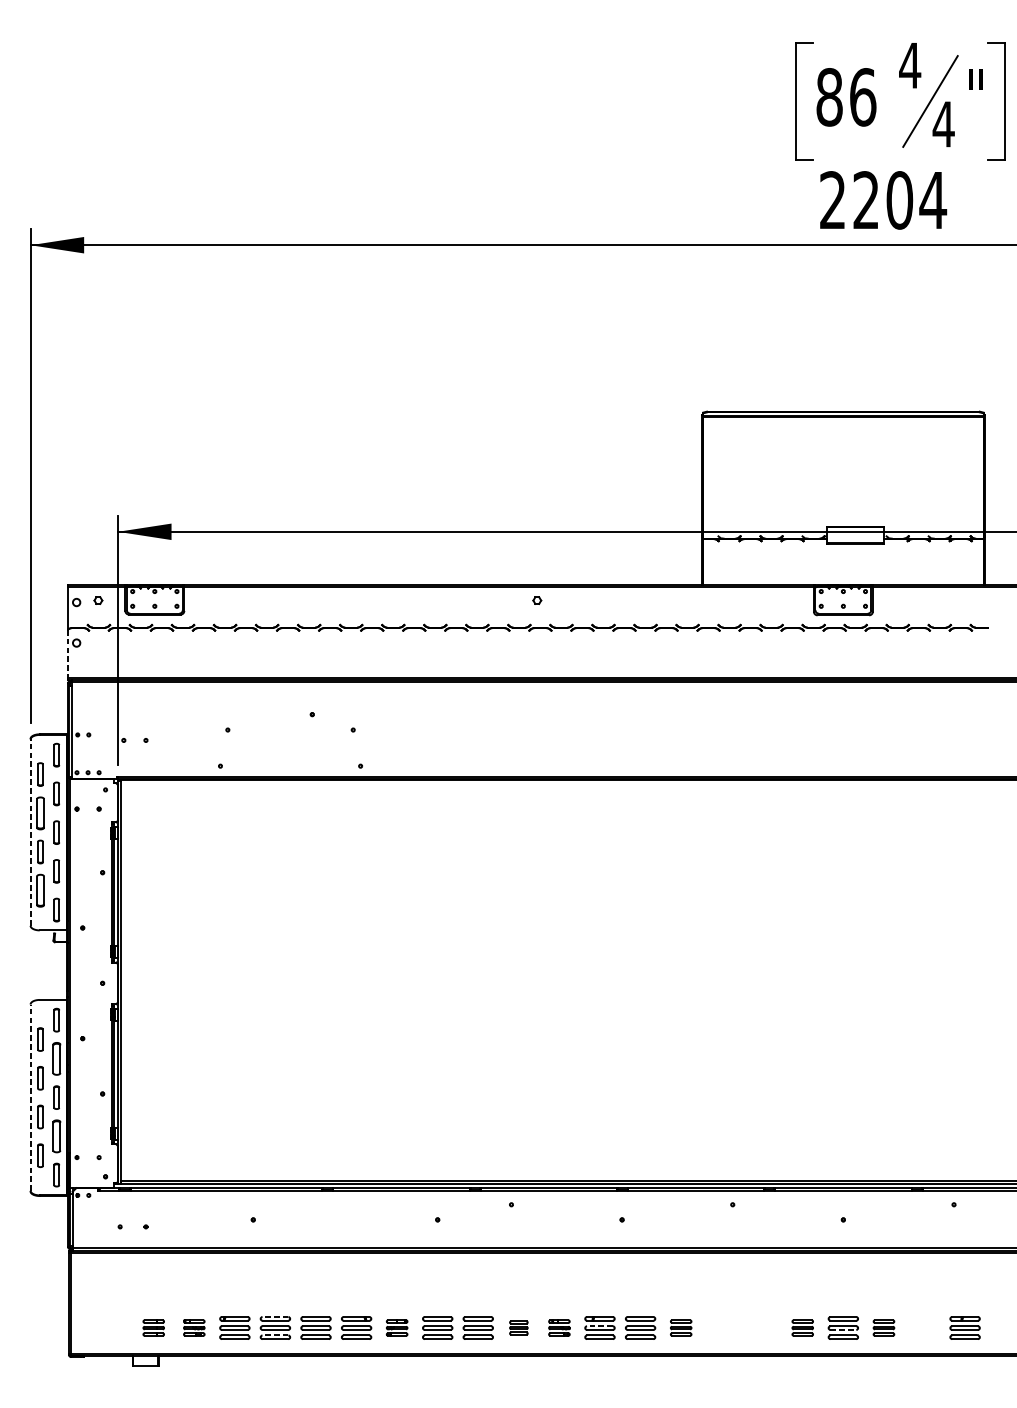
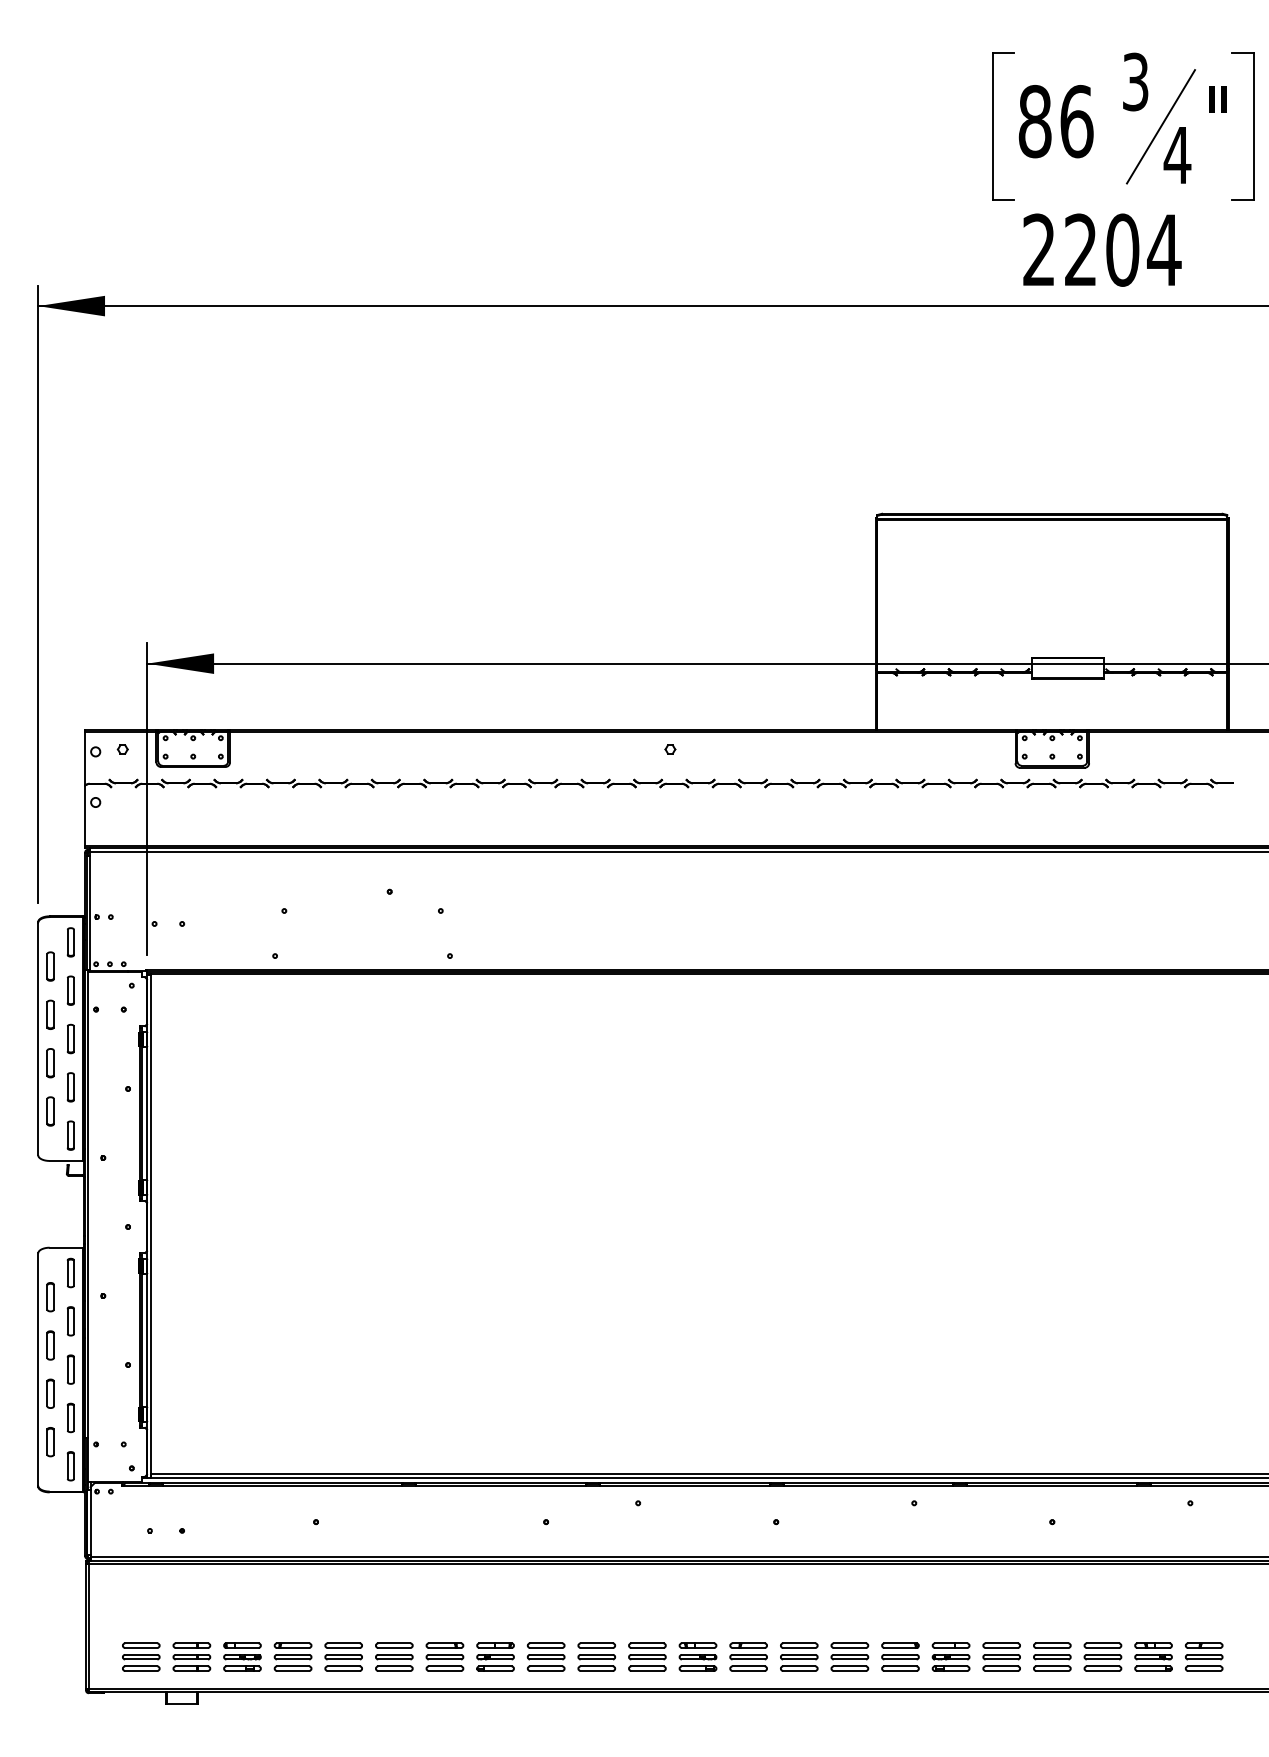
text: (910, 65) -> (1135, 81), 4 -> 3
line: (67, 654) -> (84, 816), dashed -> solid
part: (40, 813) -> (50, 1014), size x0.71
line: (30, 832) -> (38, 1038), dashed -> solid
part: (40, 890) -> (50, 1111), size x0.71
part: (56, 1059) -> (70, 1321), size x0.71
line: (30, 1097) -> (38, 1369), dashed -> solid
part: (56, 1136) -> (70, 1417), size x0.71
line: (275, 1317) -> (343, 1643), dashed -> solid
line: (599, 1325) -> (748, 1654), dashed -> solid
part: (113, 1327) -> (141, 1656), added
part: (153, 1327) -> (191, 1656), size x1.43
part: (194, 1327) -> (242, 1656), size x1.43
part: (397, 1327) -> (495, 1656), size x1.43
part: (518, 1327) -> (647, 1656), size x1.67
part: (558, 1327) -> (697, 1656), size x1.43
part: (680, 1327) -> (849, 1656), size x1.43
part: (721, 1327) -> (900, 1656), added
part: (761, 1327) -> (950, 1656), added
part: (802, 1327) -> (1001, 1656), size x1.43
part: (883, 1327) -> (1102, 1656), size x1.43
part: (924, 1327) -> (1153, 1656), added
line: (843, 1329) -> (1052, 1659), dashed -> solid
line: (275, 1335) -> (343, 1666), dashed -> solid

